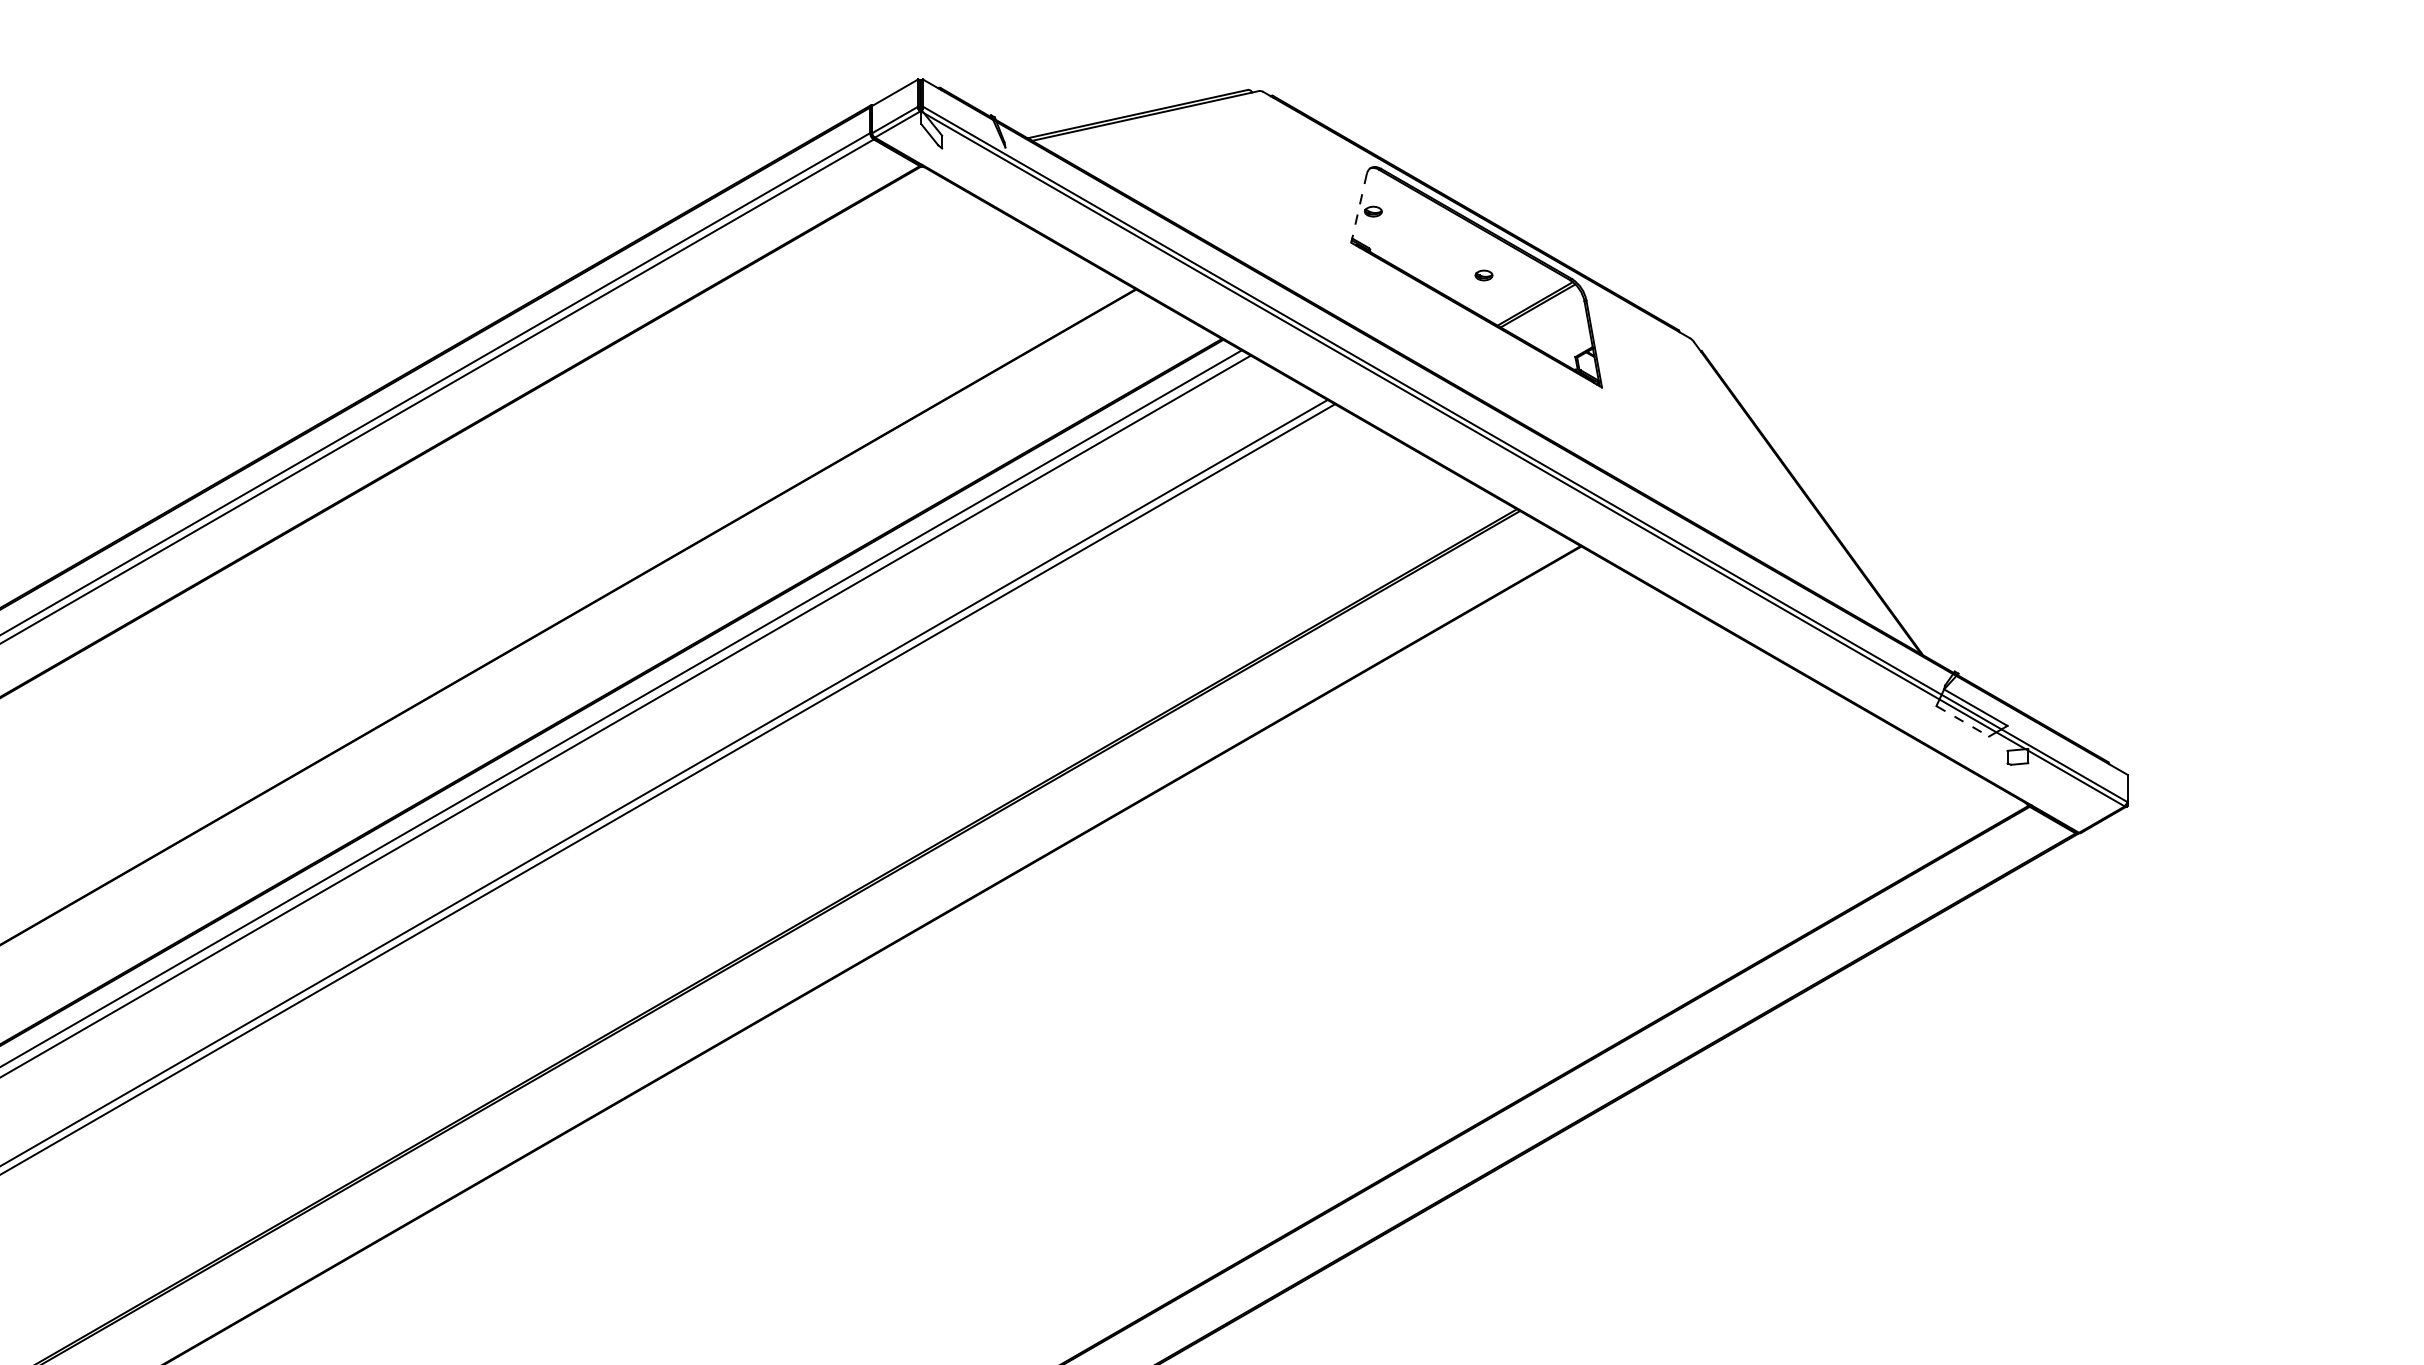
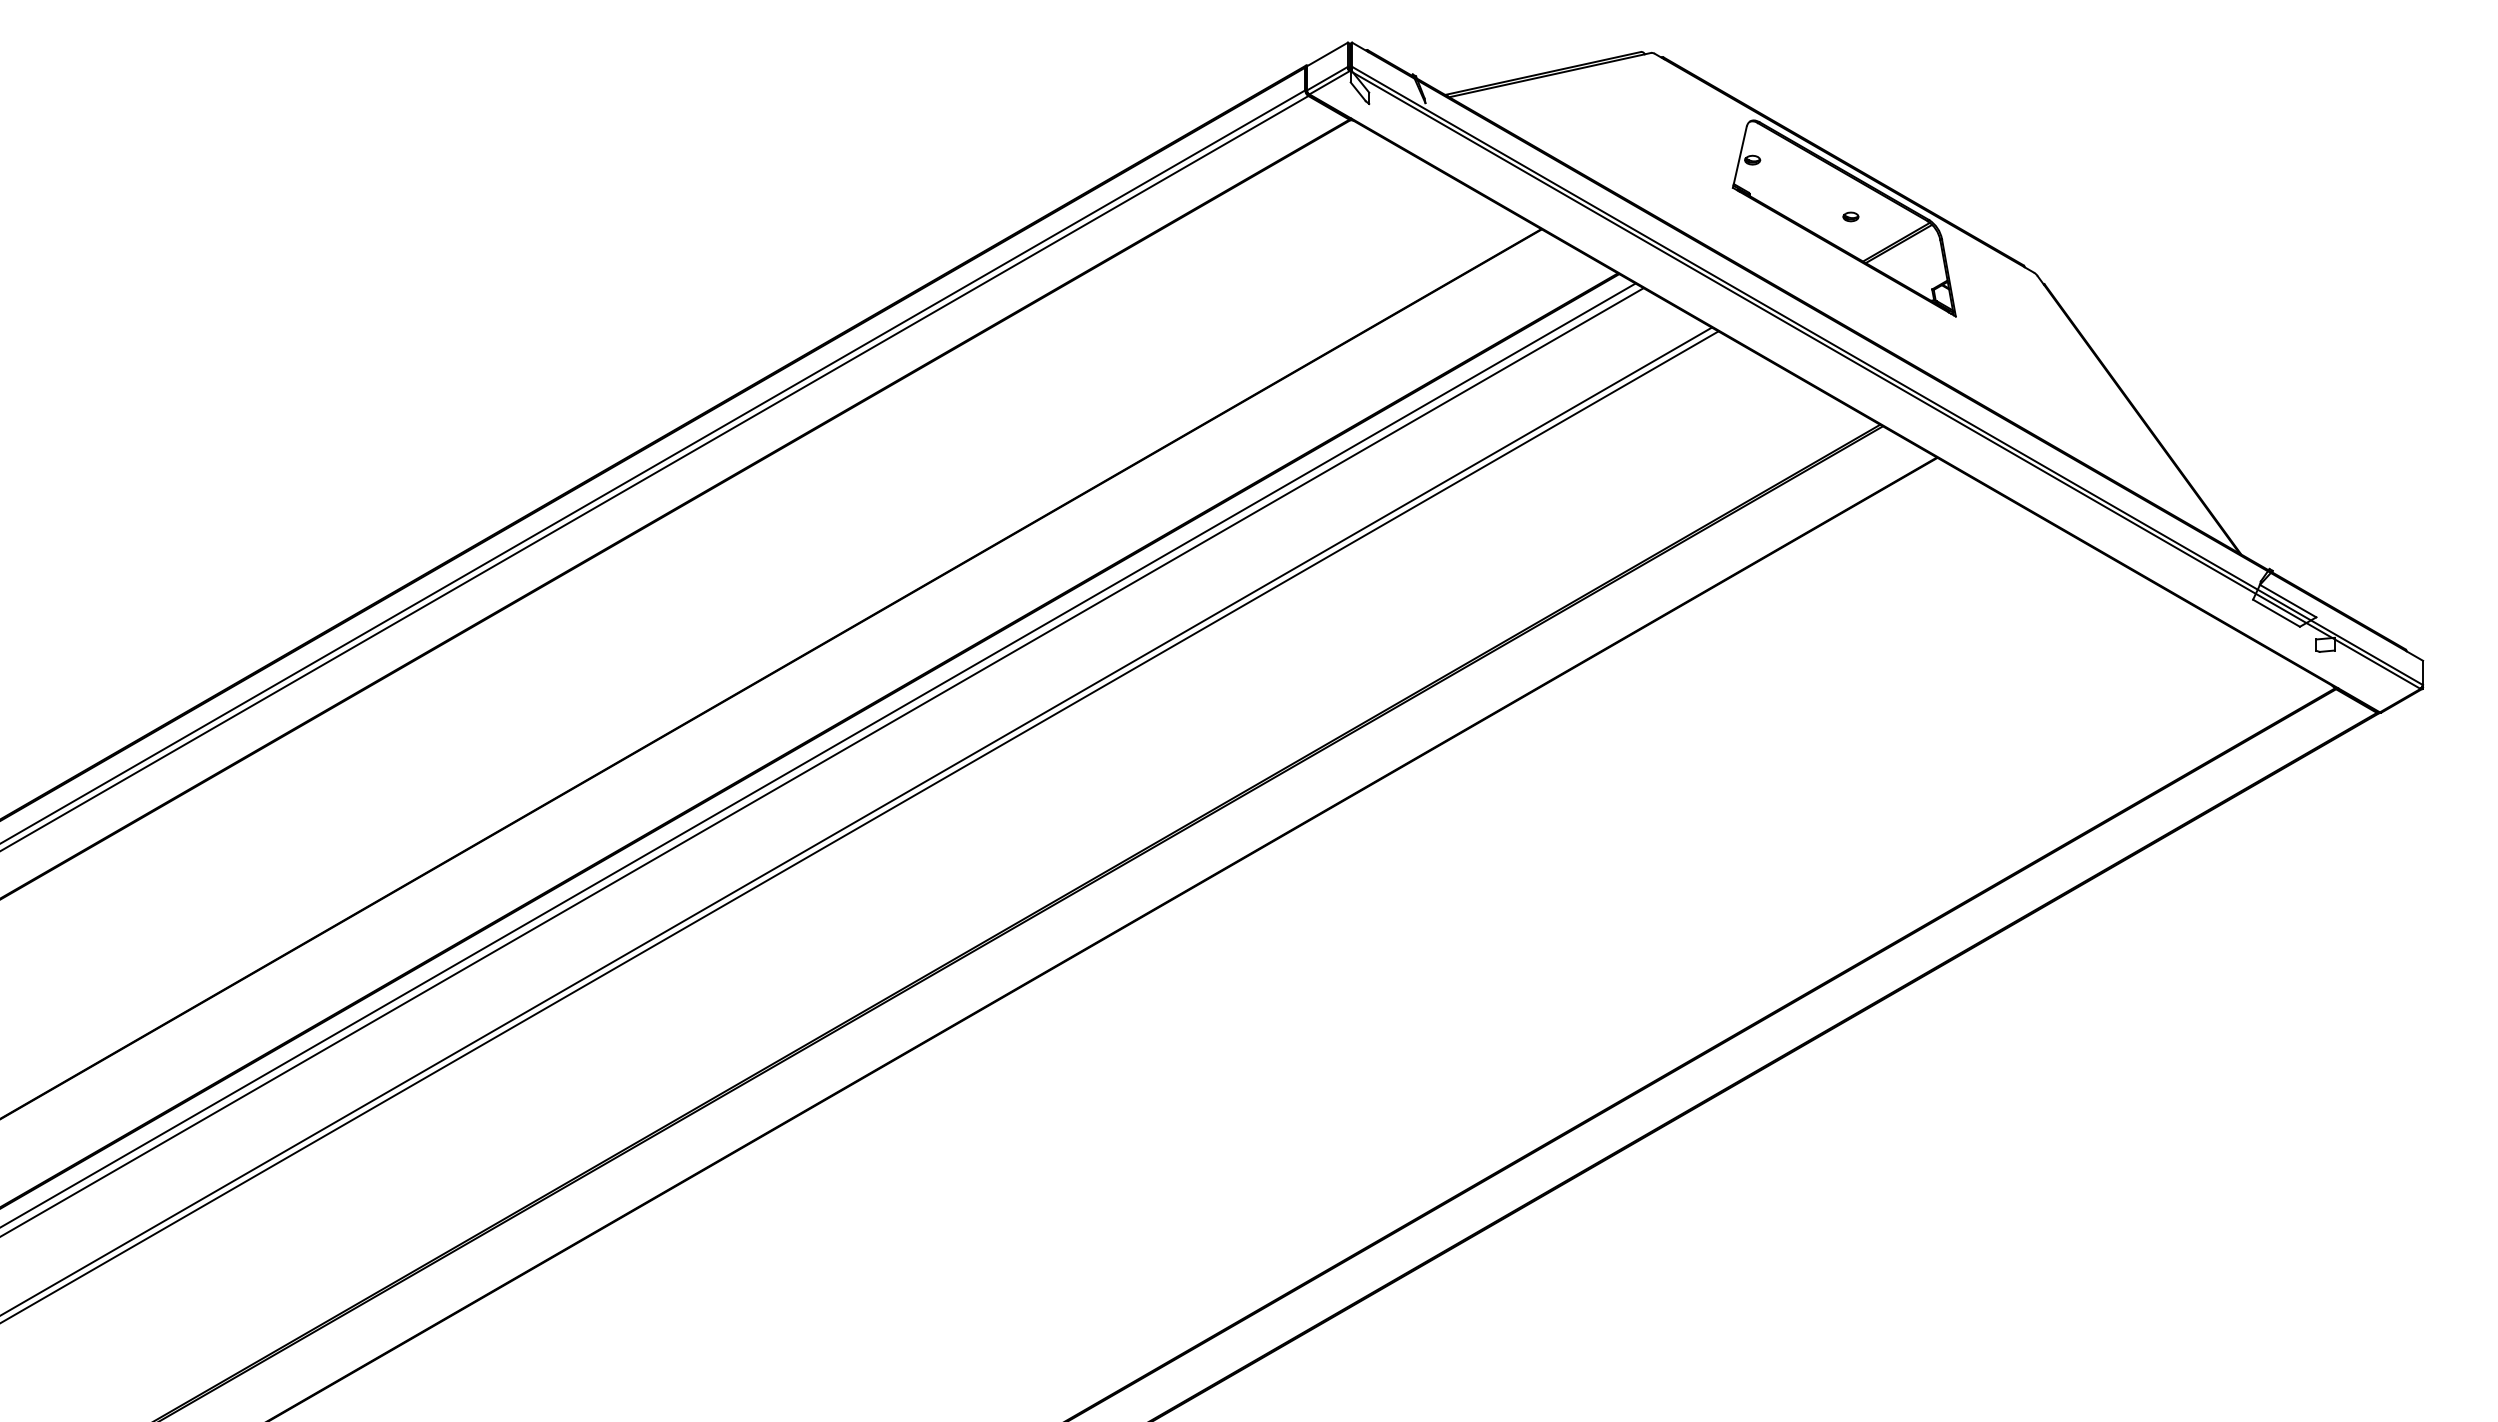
line: (1358, 208) -> (1739, 157), dashed -> solid
line: (1962, 721) -> (2276, 613), dashed -> solid

